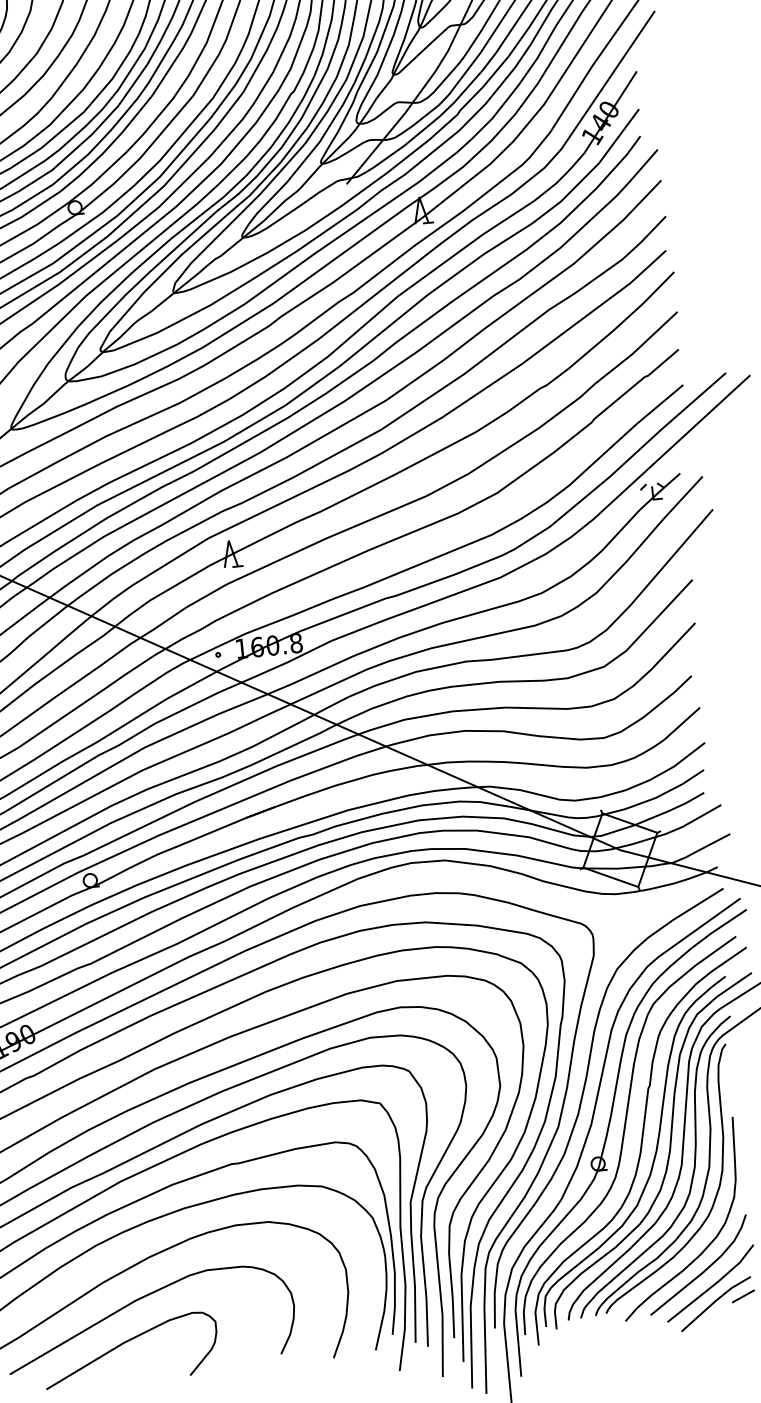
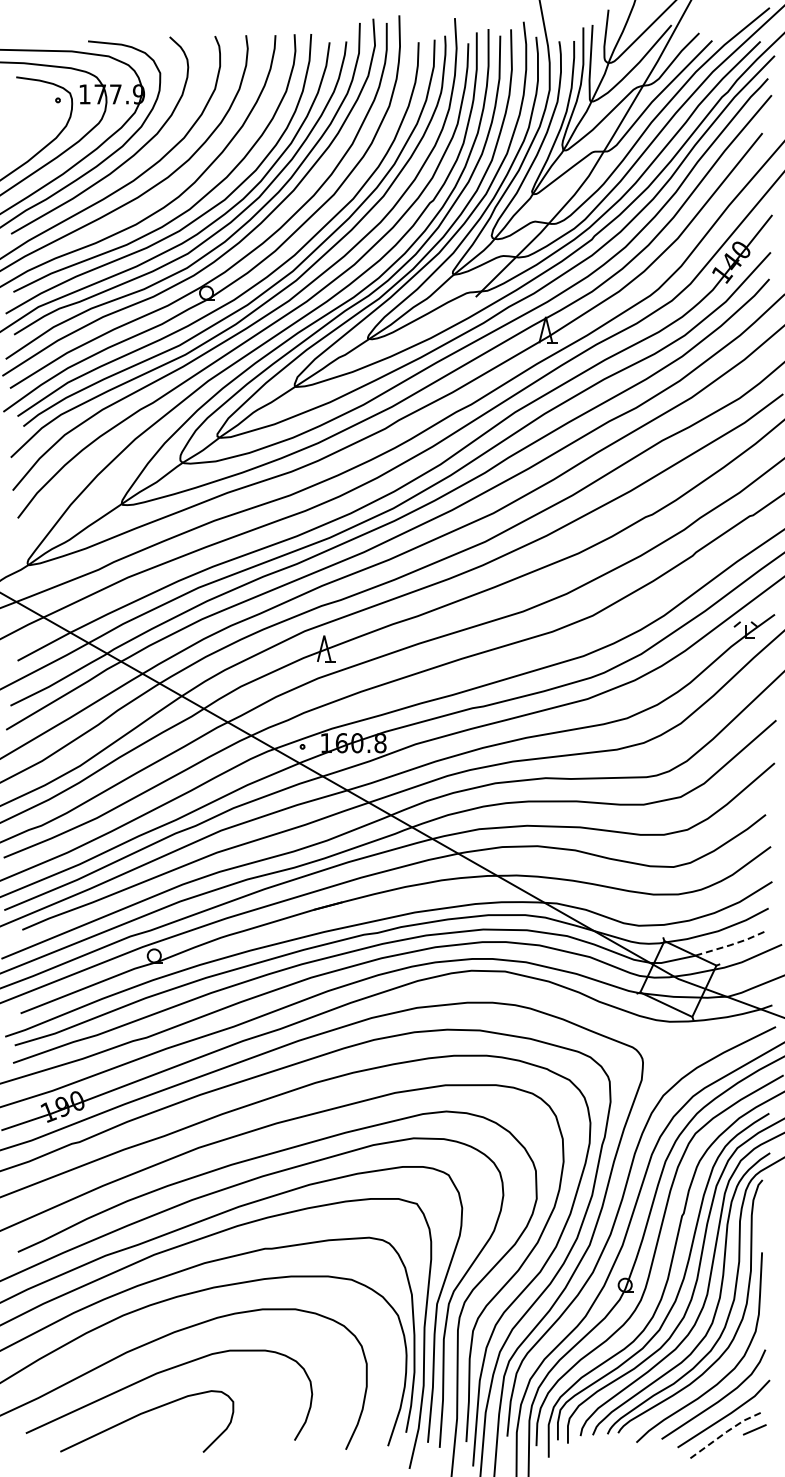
line: (670, 810) -> (731, 944), solid -> dashed
line: (716, 1300) -> (727, 1431), solid -> dashed

